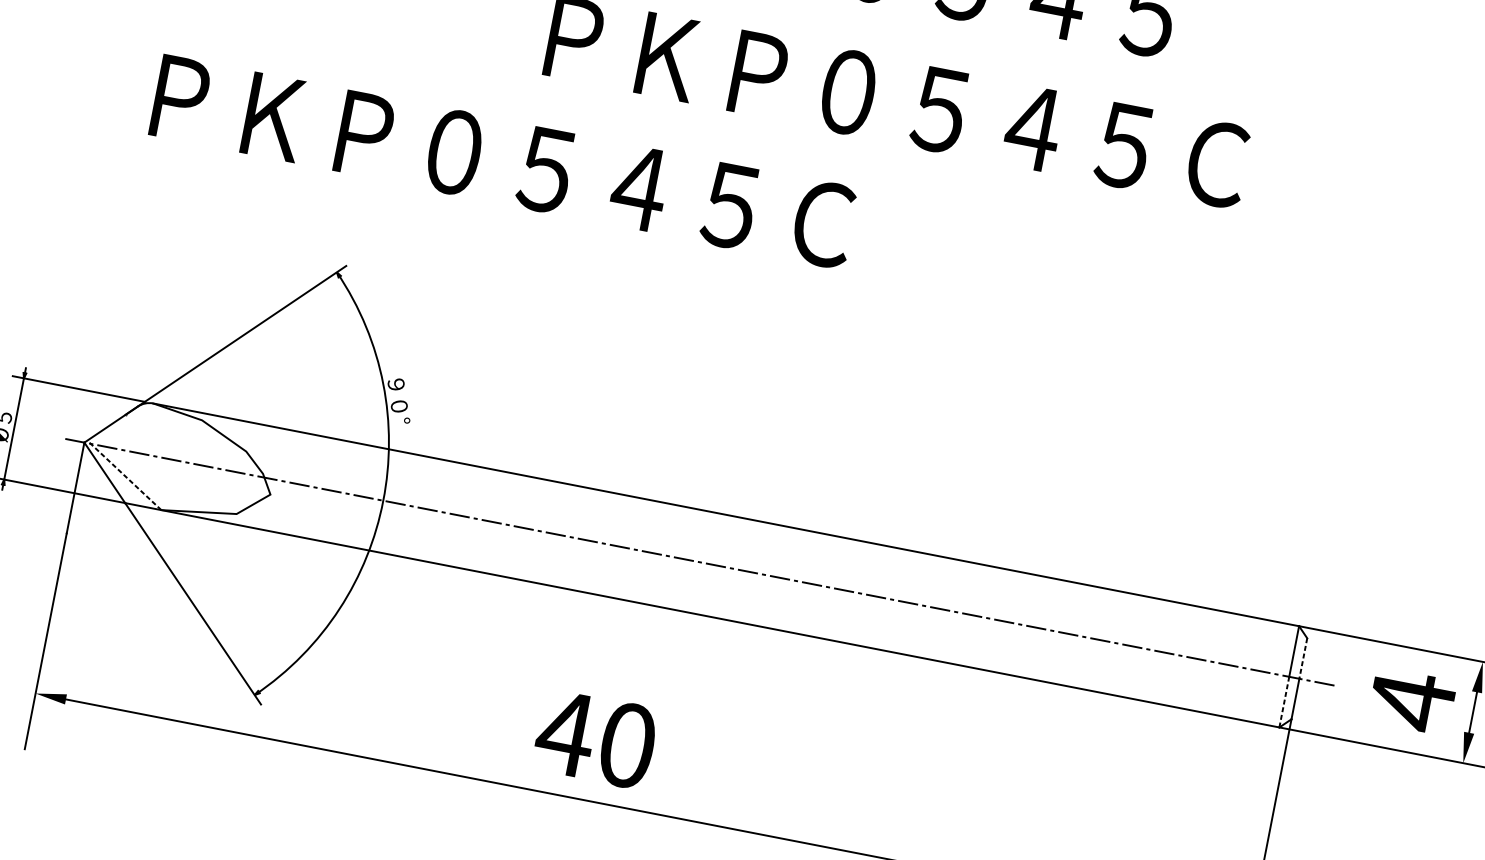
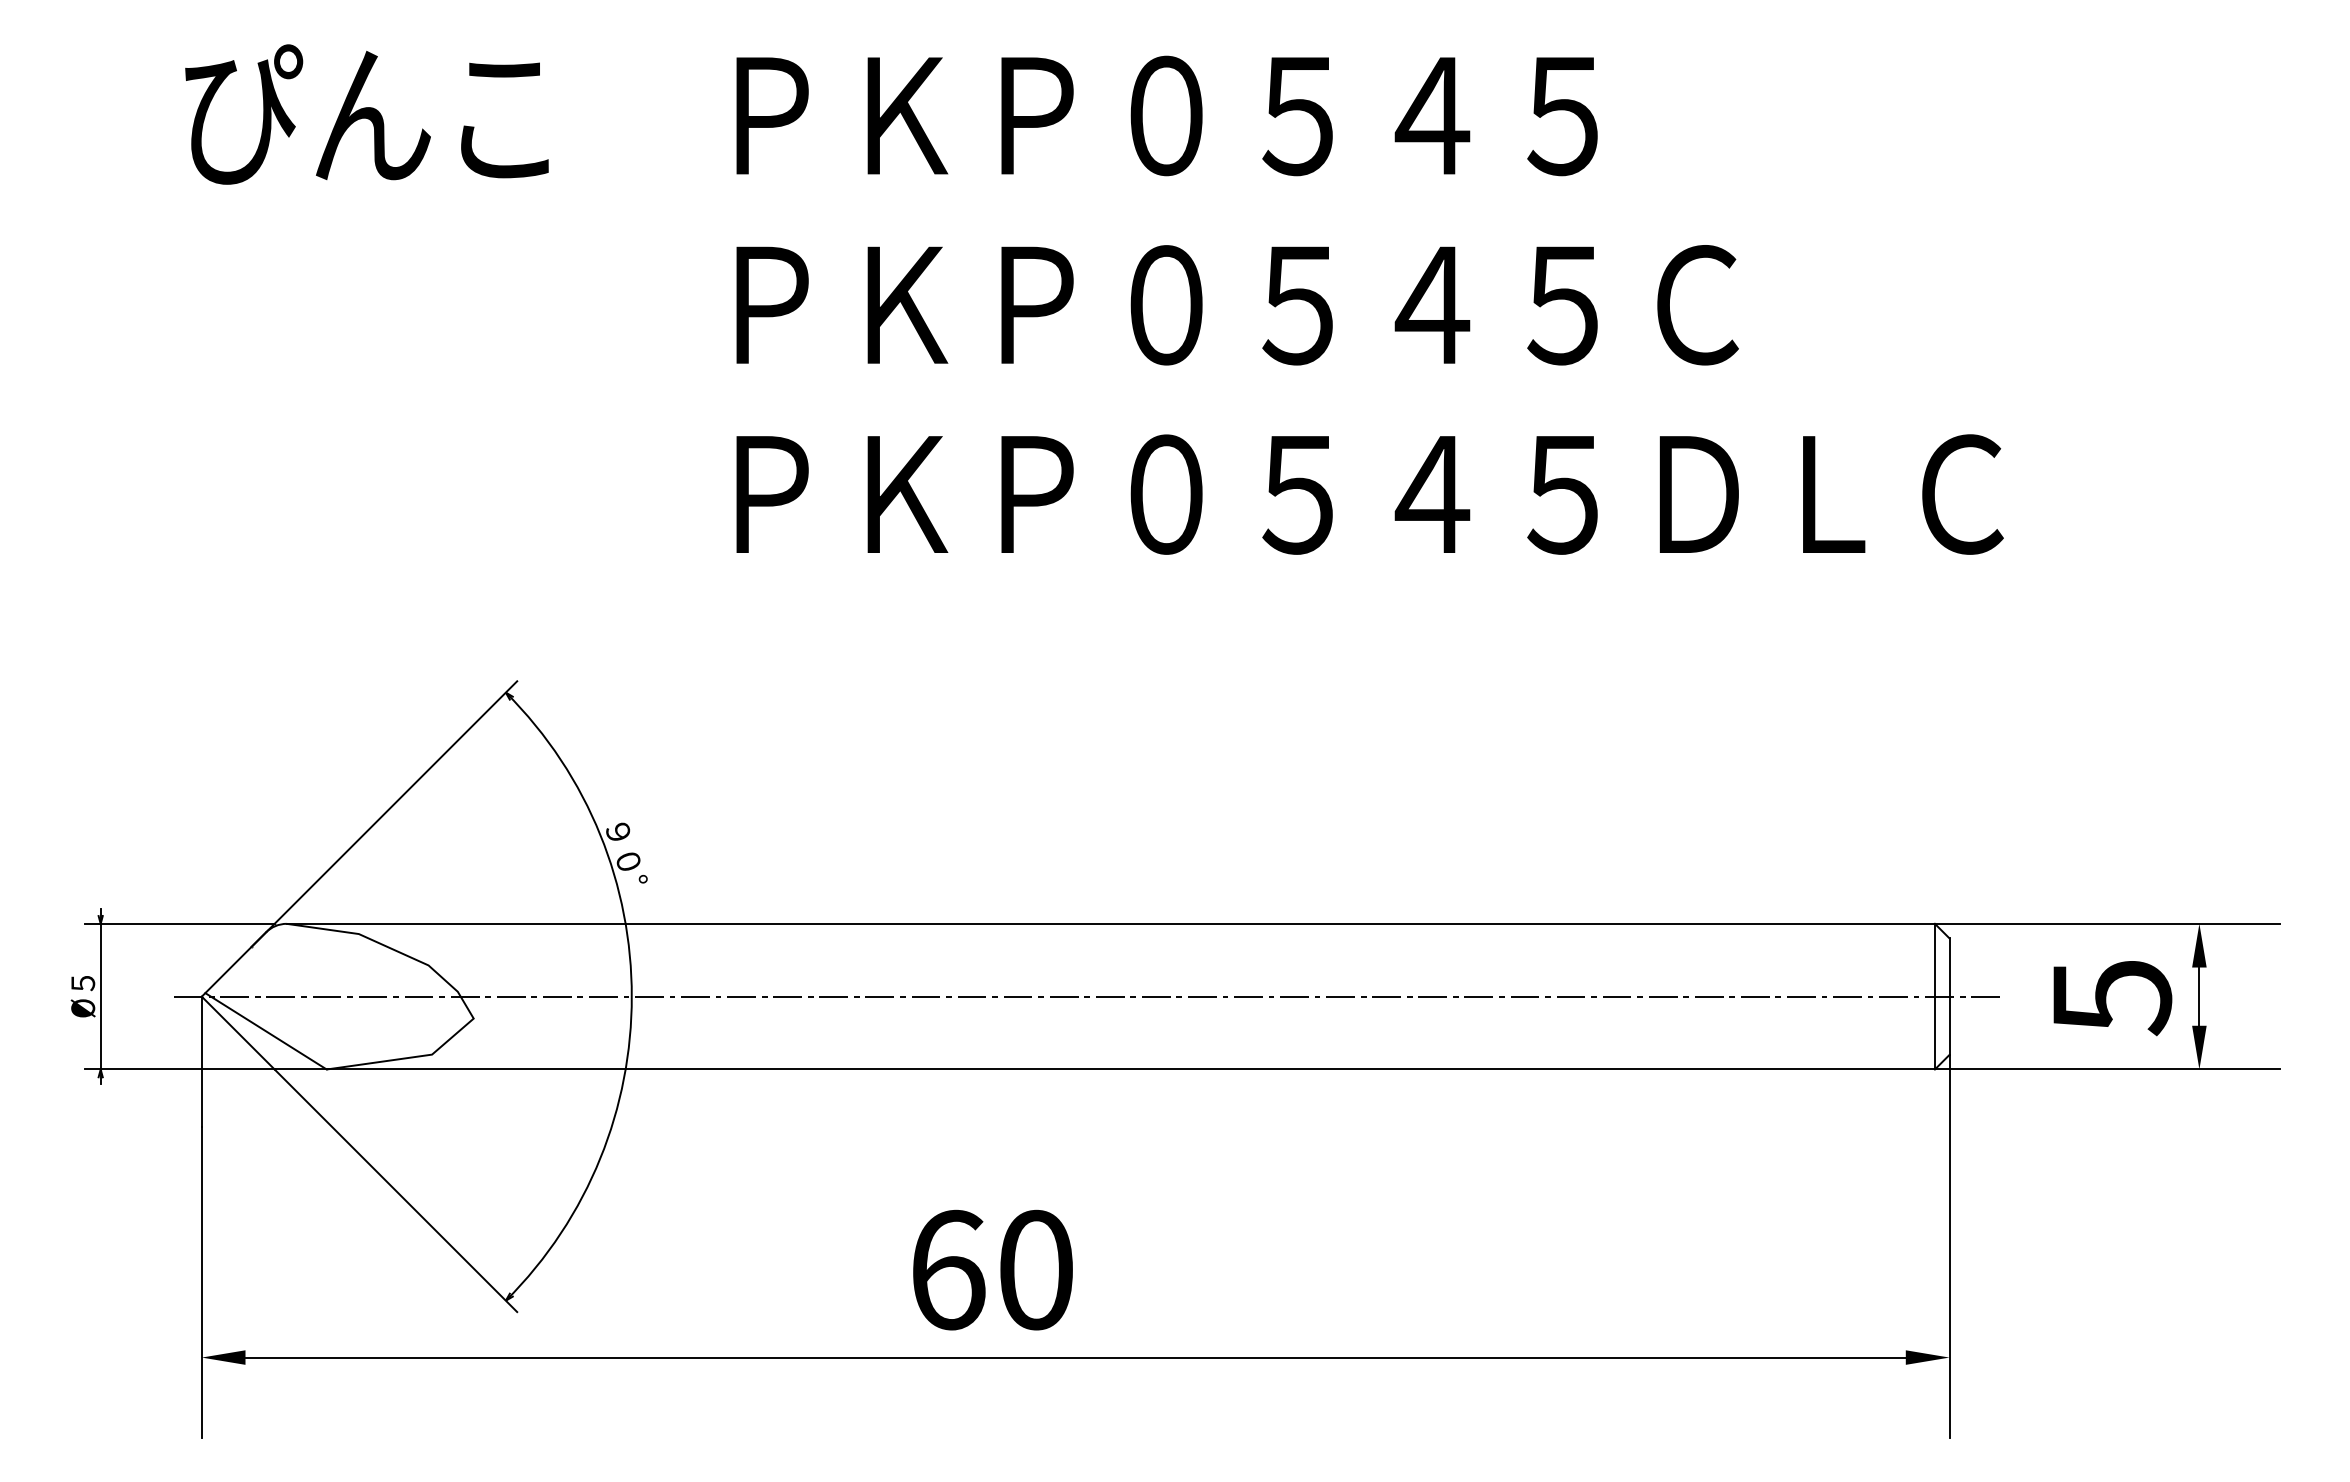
text: (779, 215) -> (1104, 494), ＰＫＰ０５４５Ｃ -> ＰＫＰ０５４５ＤＬＣ
line: (124, 475) -> (266, 1031), dashed -> solid
line: (1303, 659) -> (1949, 968), dashed -> solid
line: (1284, 701) -> (1934, 1032), dashed -> solid
text: (1412, 701) -> (2112, 997), 4 -> 5
text: (565, 733) -> (947, 1269), 40 -> 60

